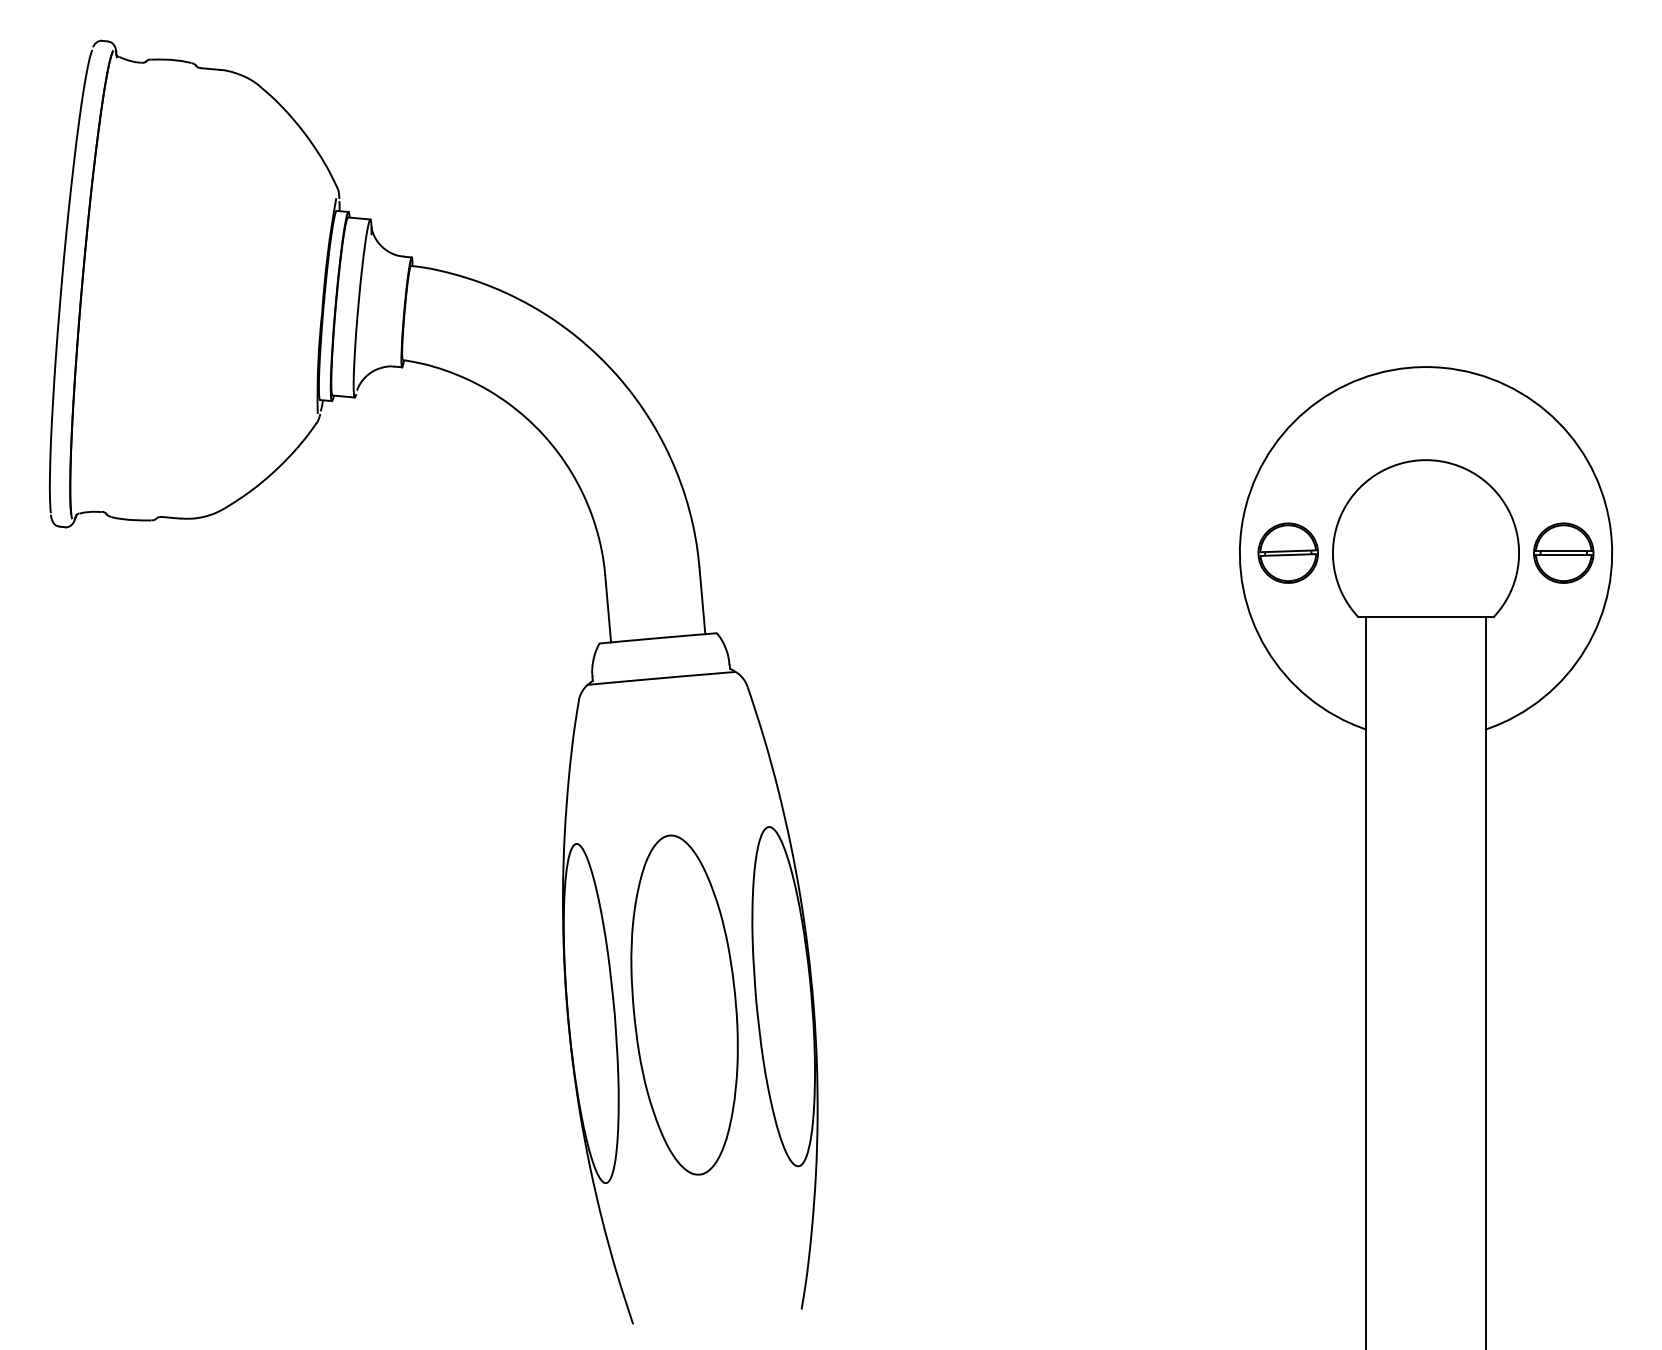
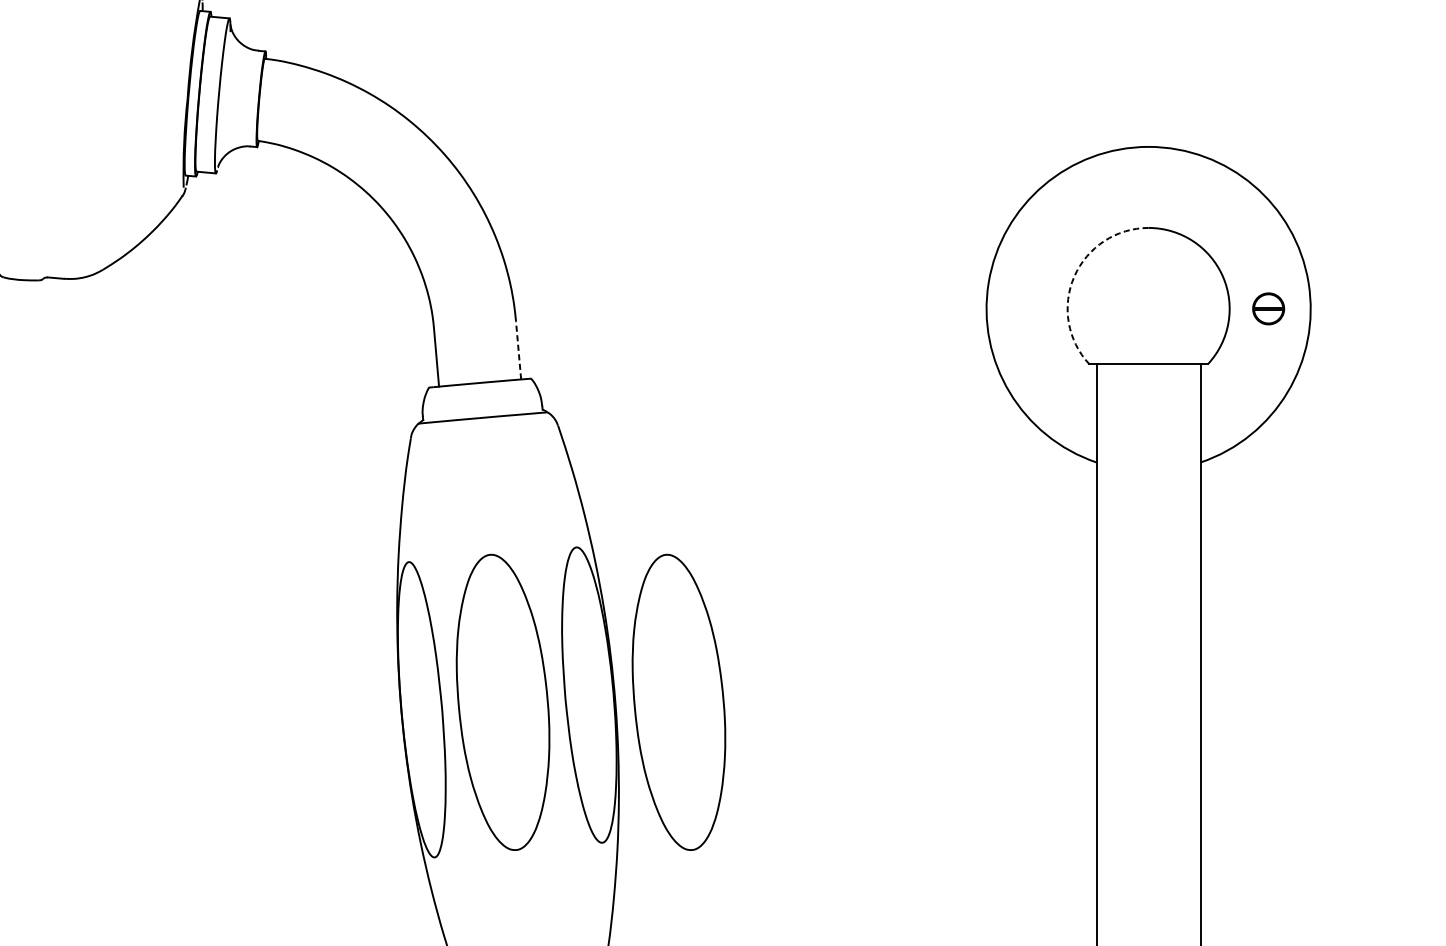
arc: (1340, 515) -> (1074, 276), solid -> dashed
part: (1287, 552) -> (1028, 308), removed
part: (1563, 552) -> (1268, 308), size x0.6
line: (702, 600) -> (518, 350), solid -> dashed
part: (886, 1004) -> (678, 701), added

